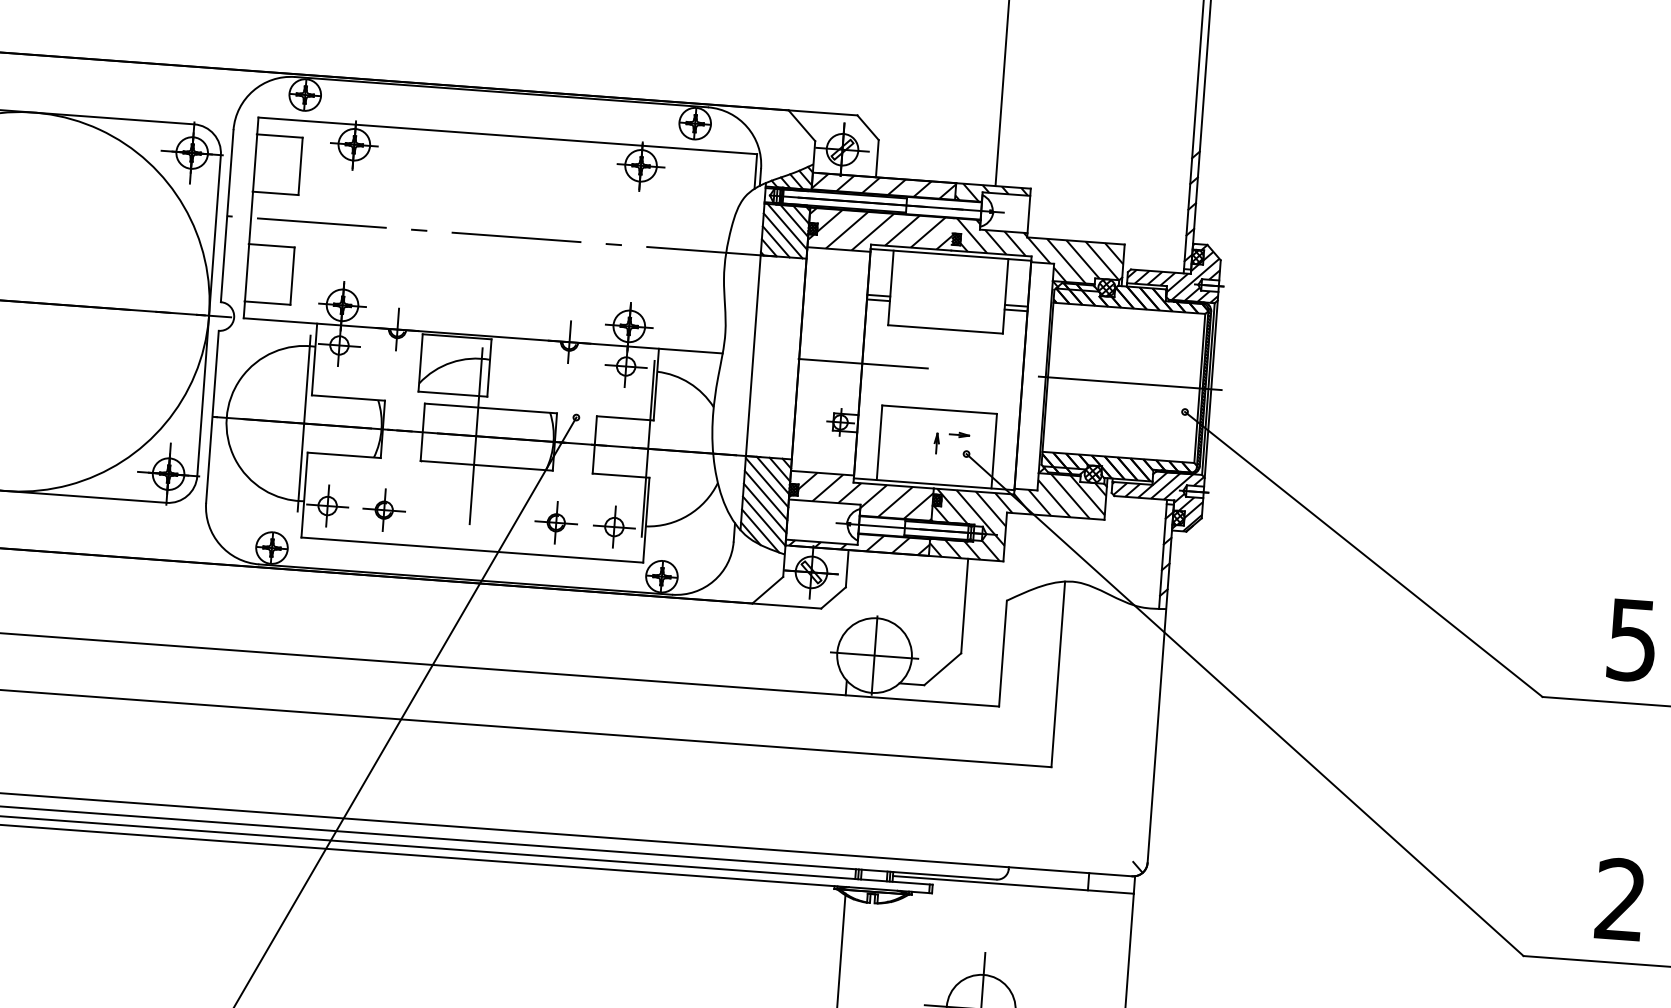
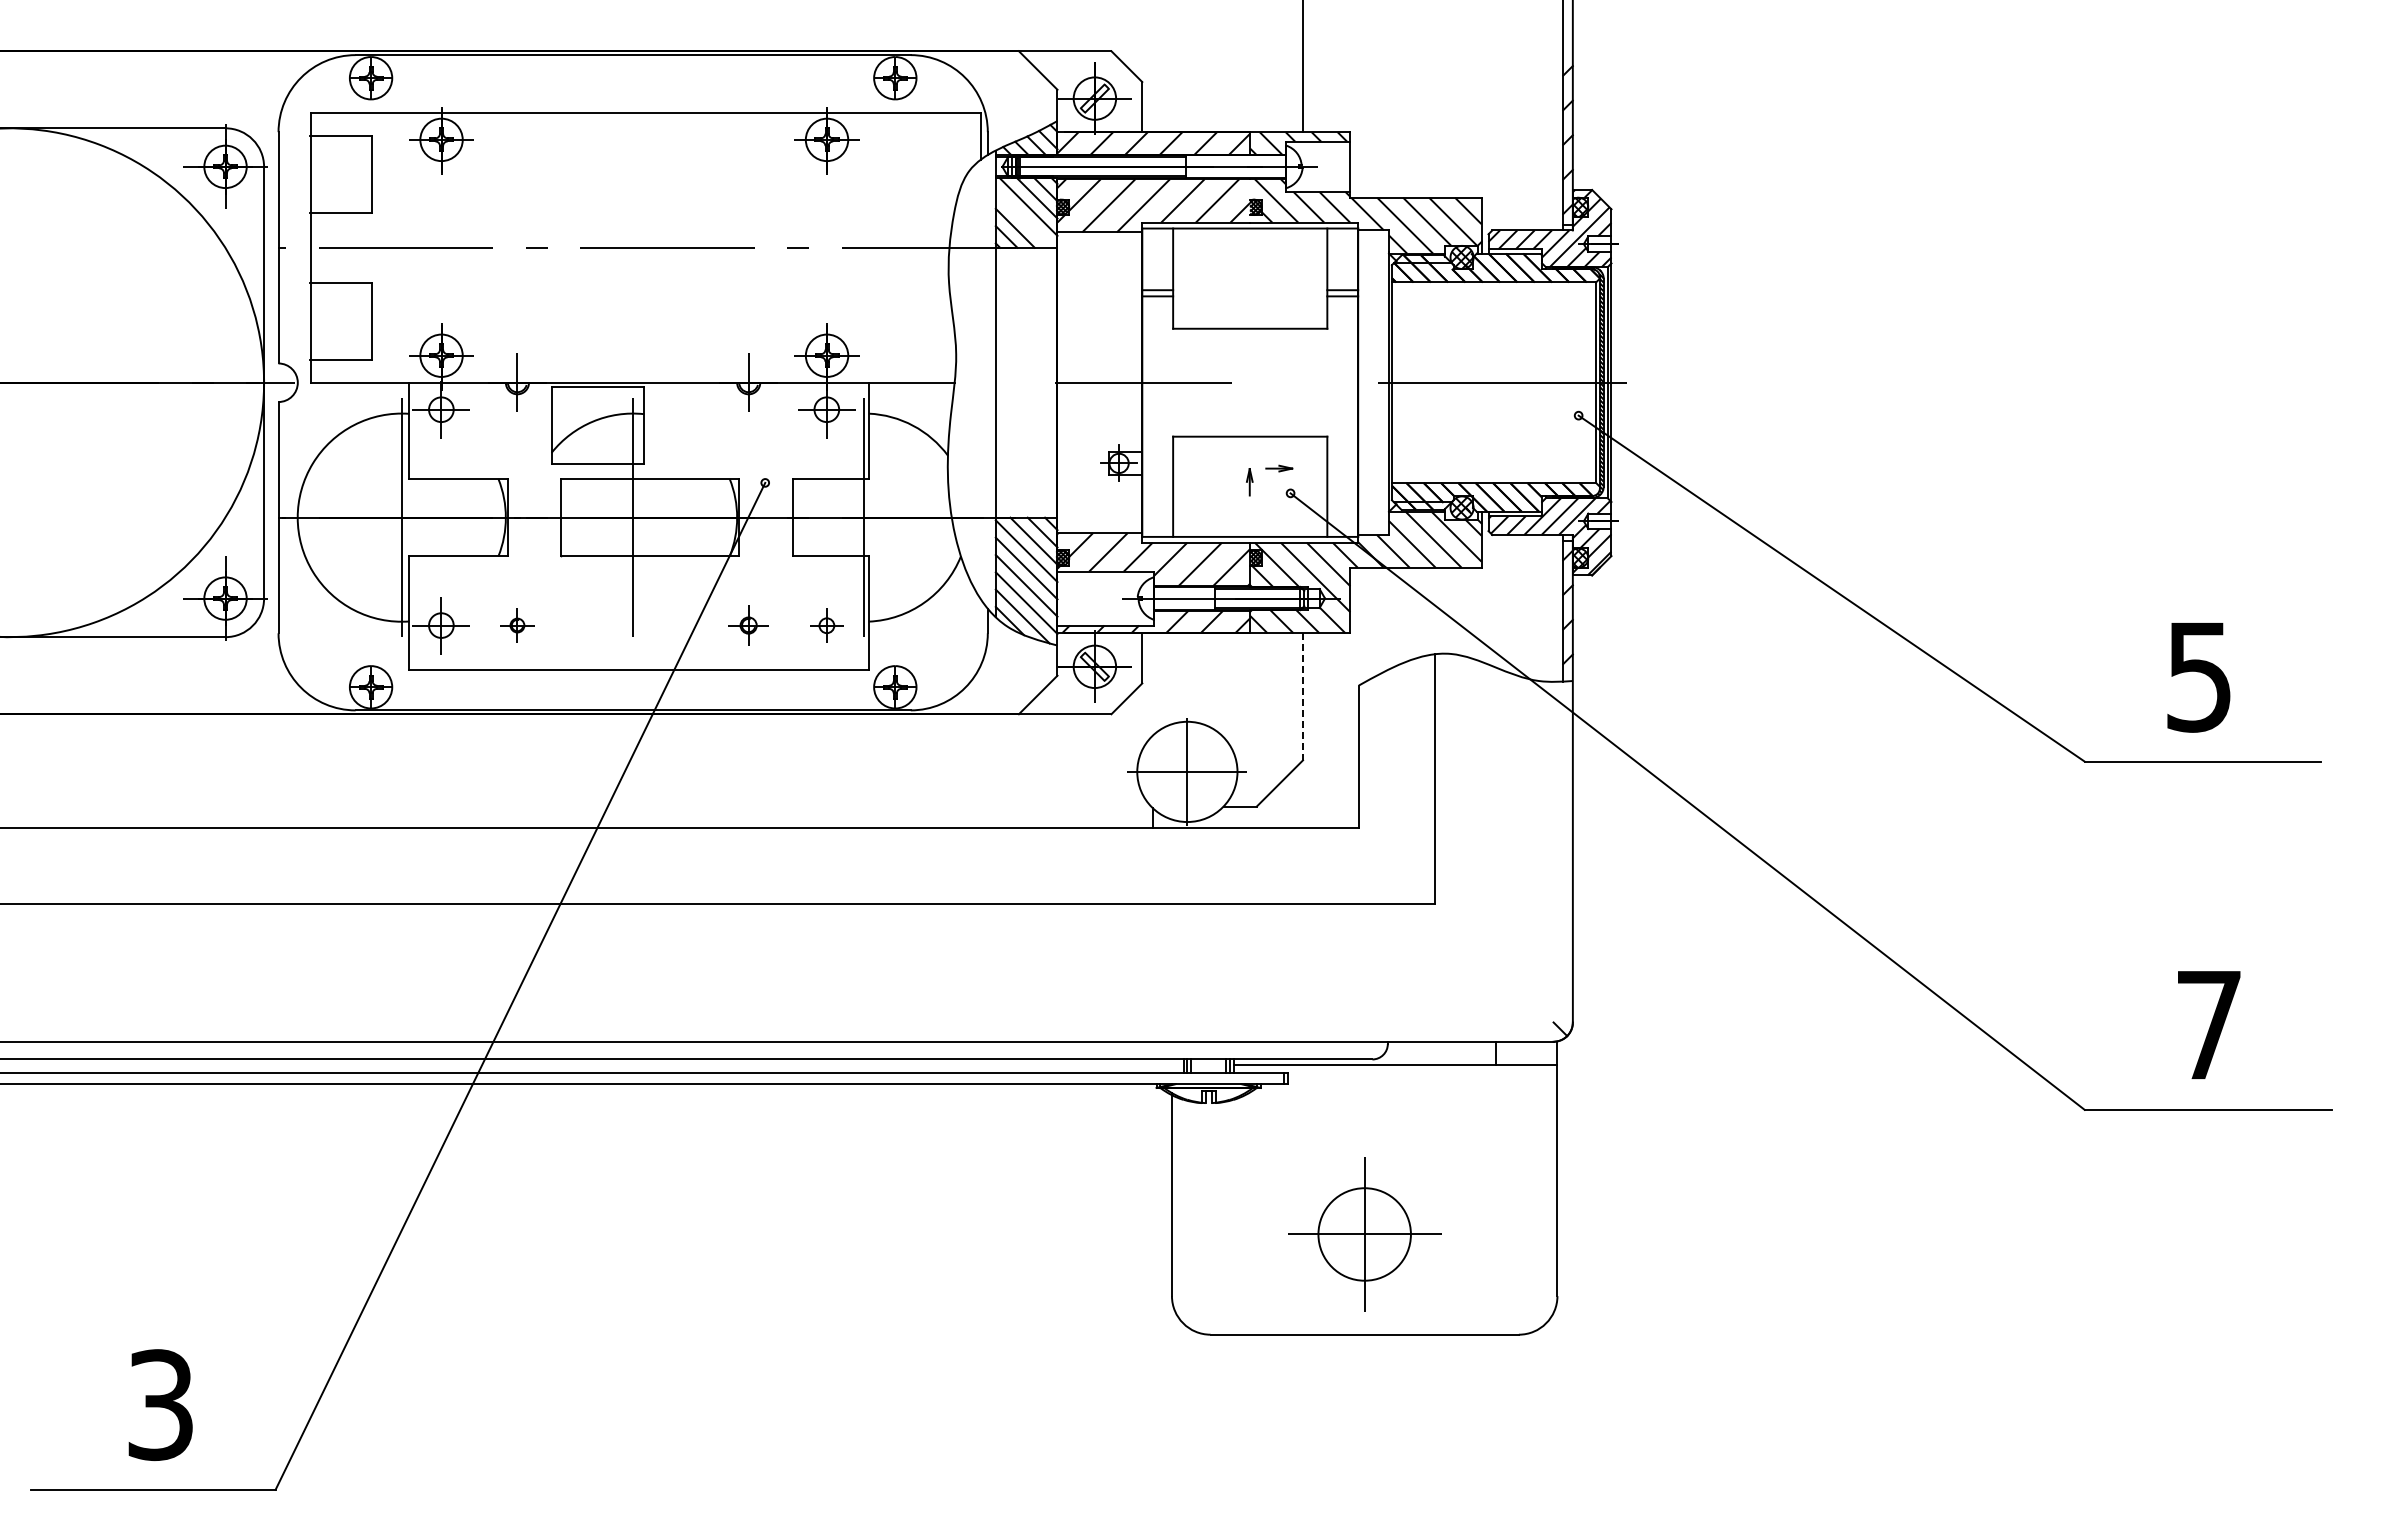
line: (782, 235) -> (1023, 219), removed
part: (384, 510) -> (517, 625), size x0.6
part: (556, 522) -> (748, 625), size x0.7
part: (614, 526) -> (826, 625), size x0.6
line: (965, 605) -> (1303, 696), solid -> dashed
text: (1620, 899) -> (2208, 1024), 2 -> 7

